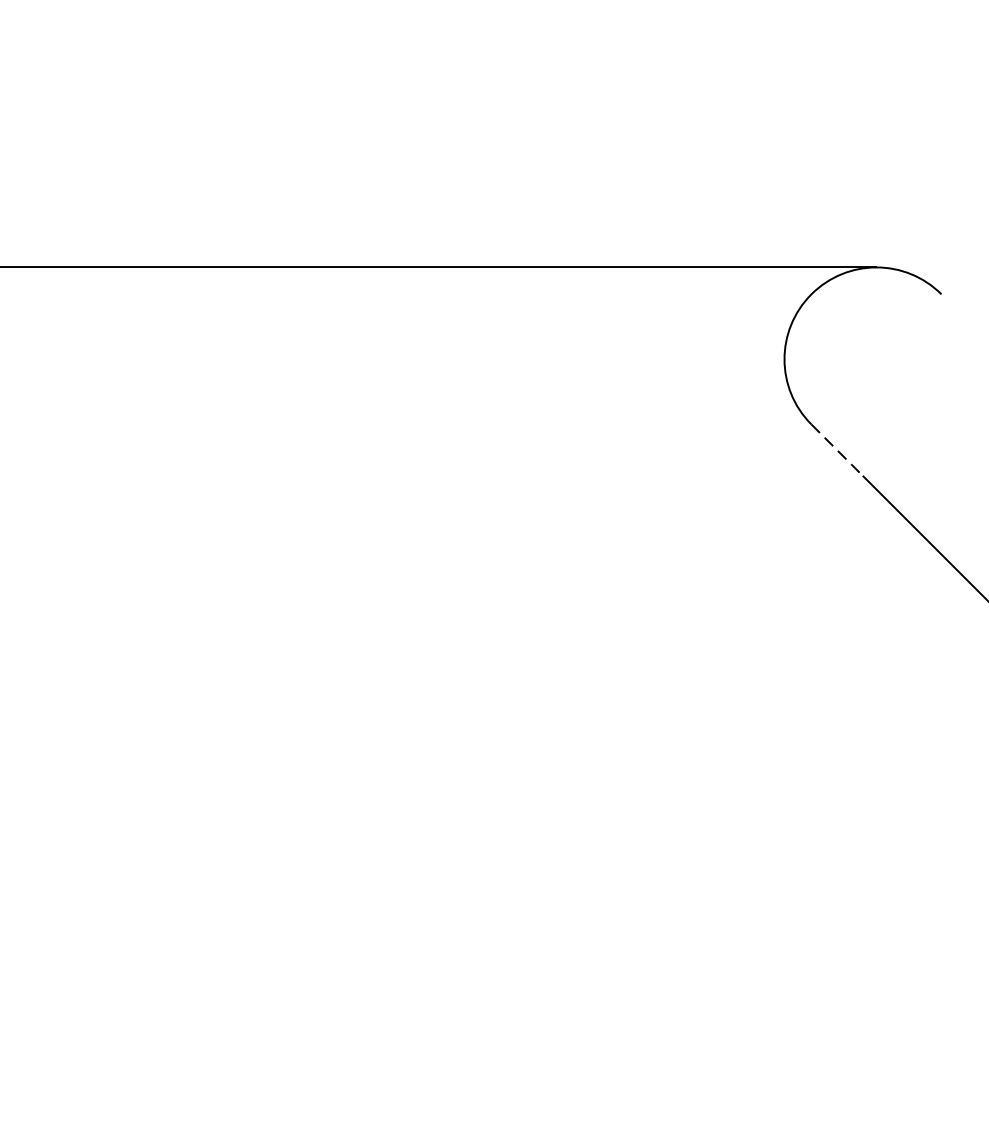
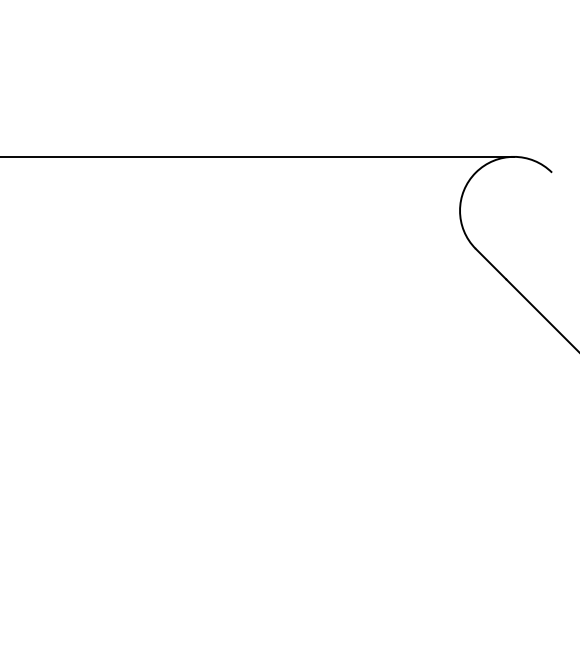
line: (838, 451) -> (491, 264), dashed -> solid

